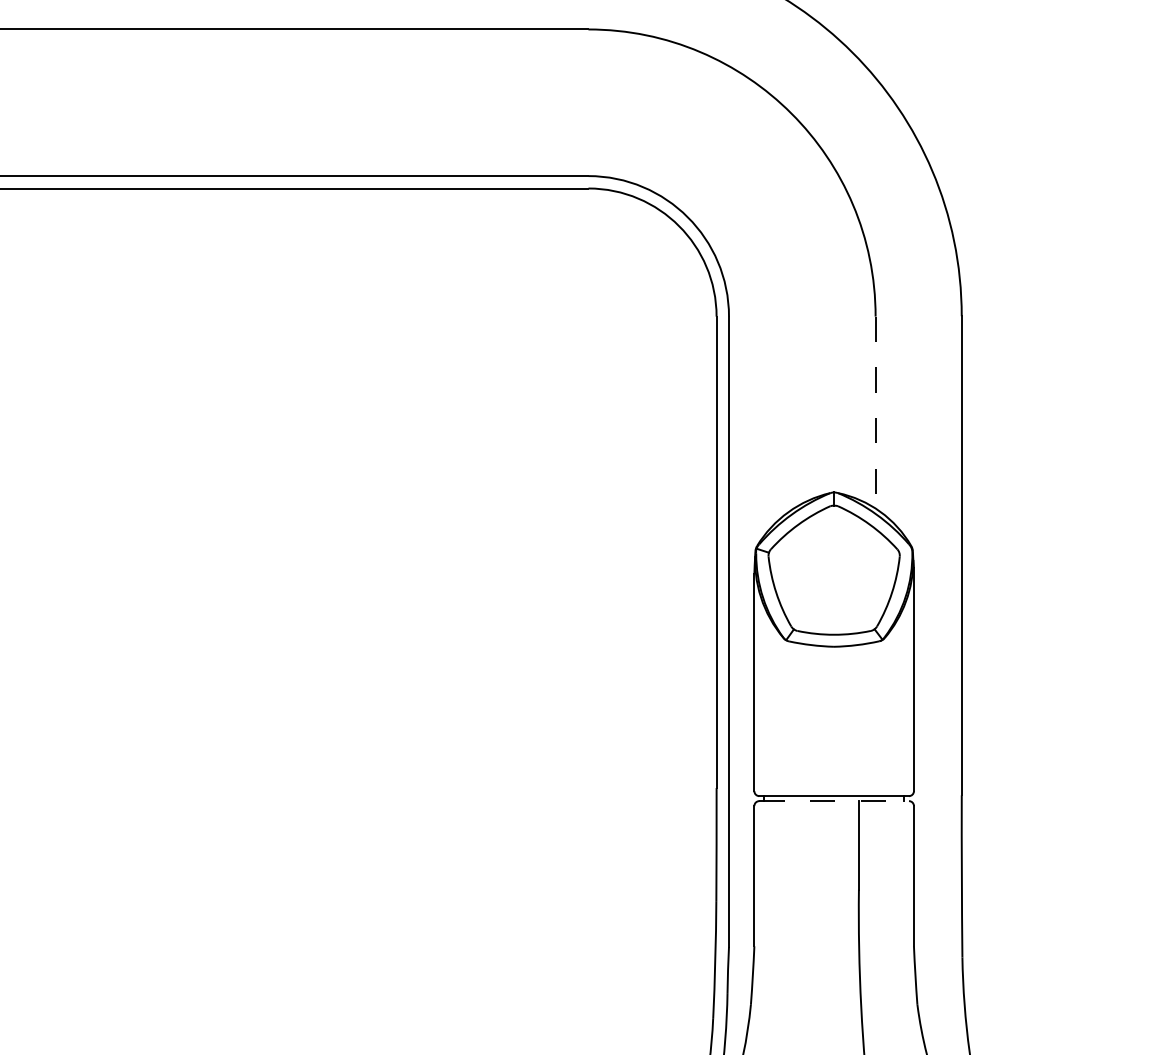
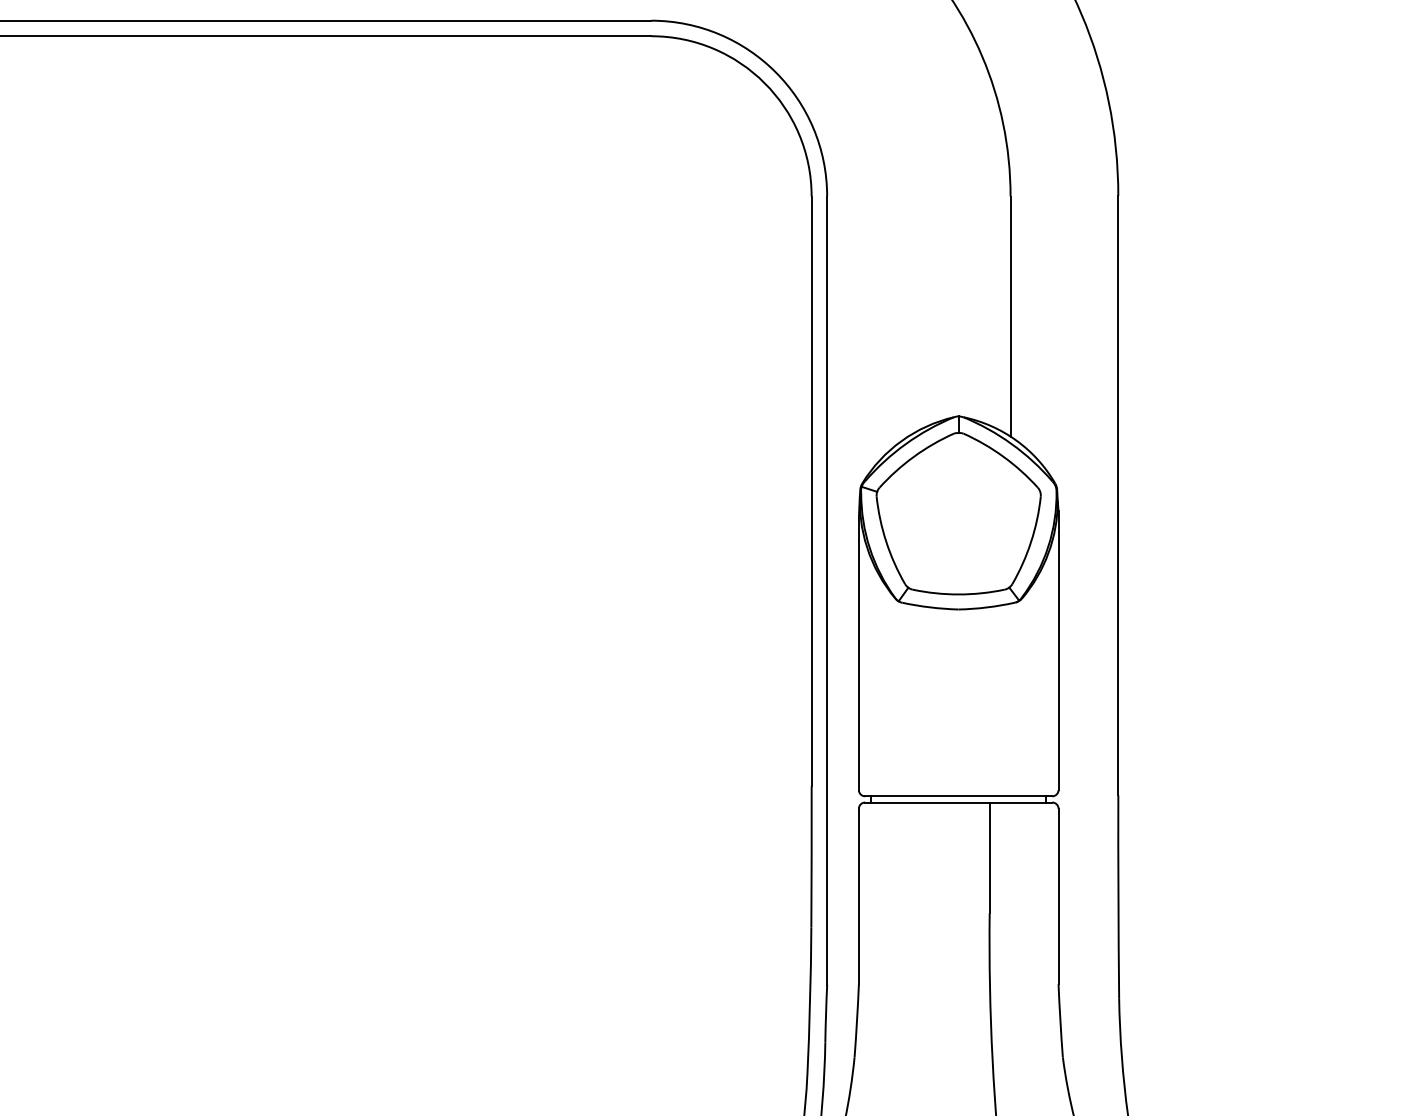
line: (875, 412) -> (1010, 316), dashed -> solid
line: (834, 801) -> (959, 803), dashed -> solid

